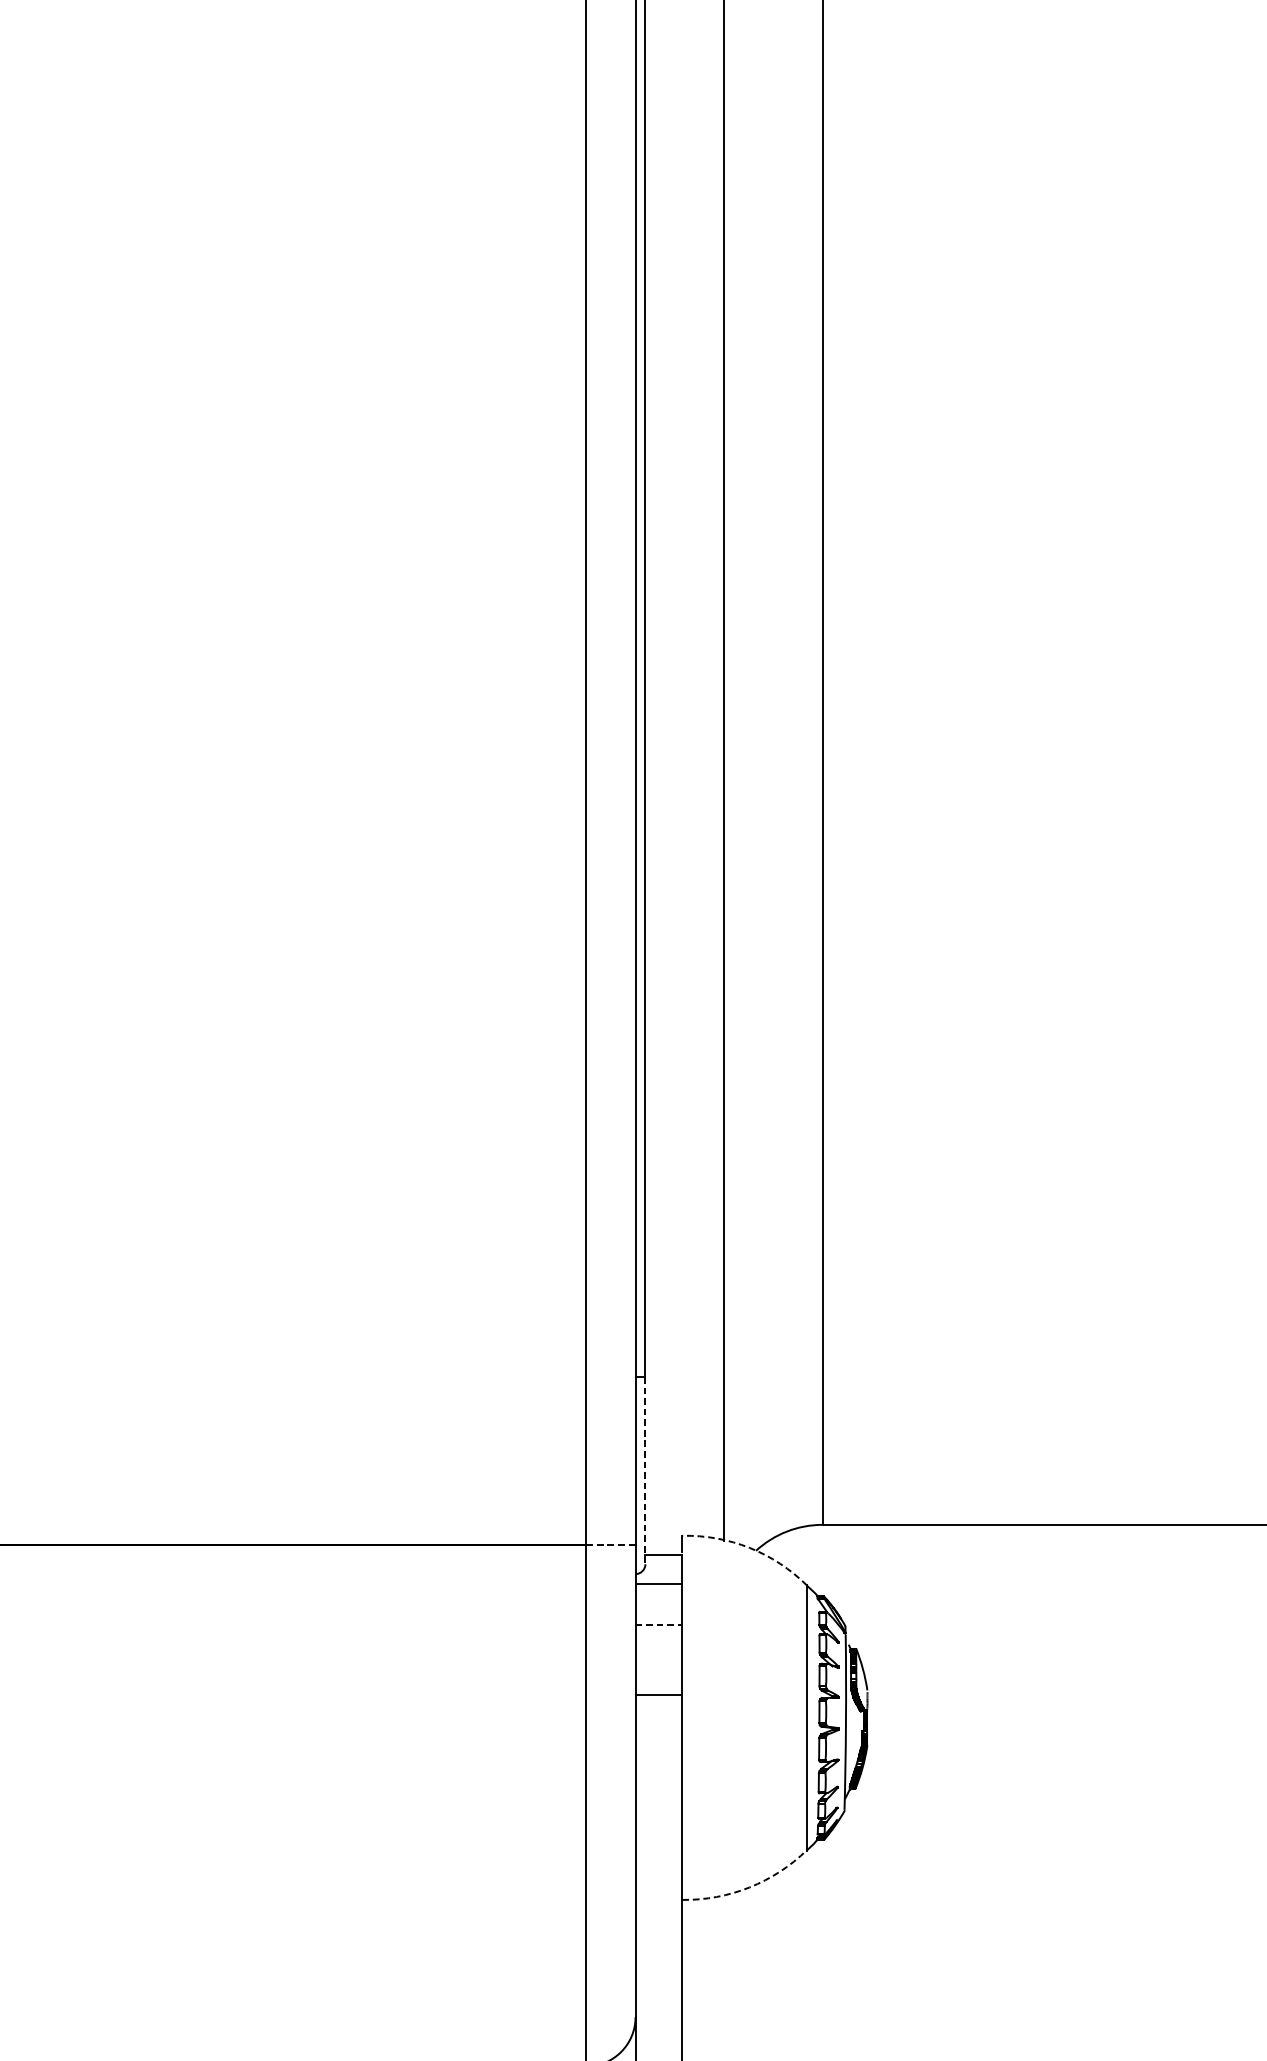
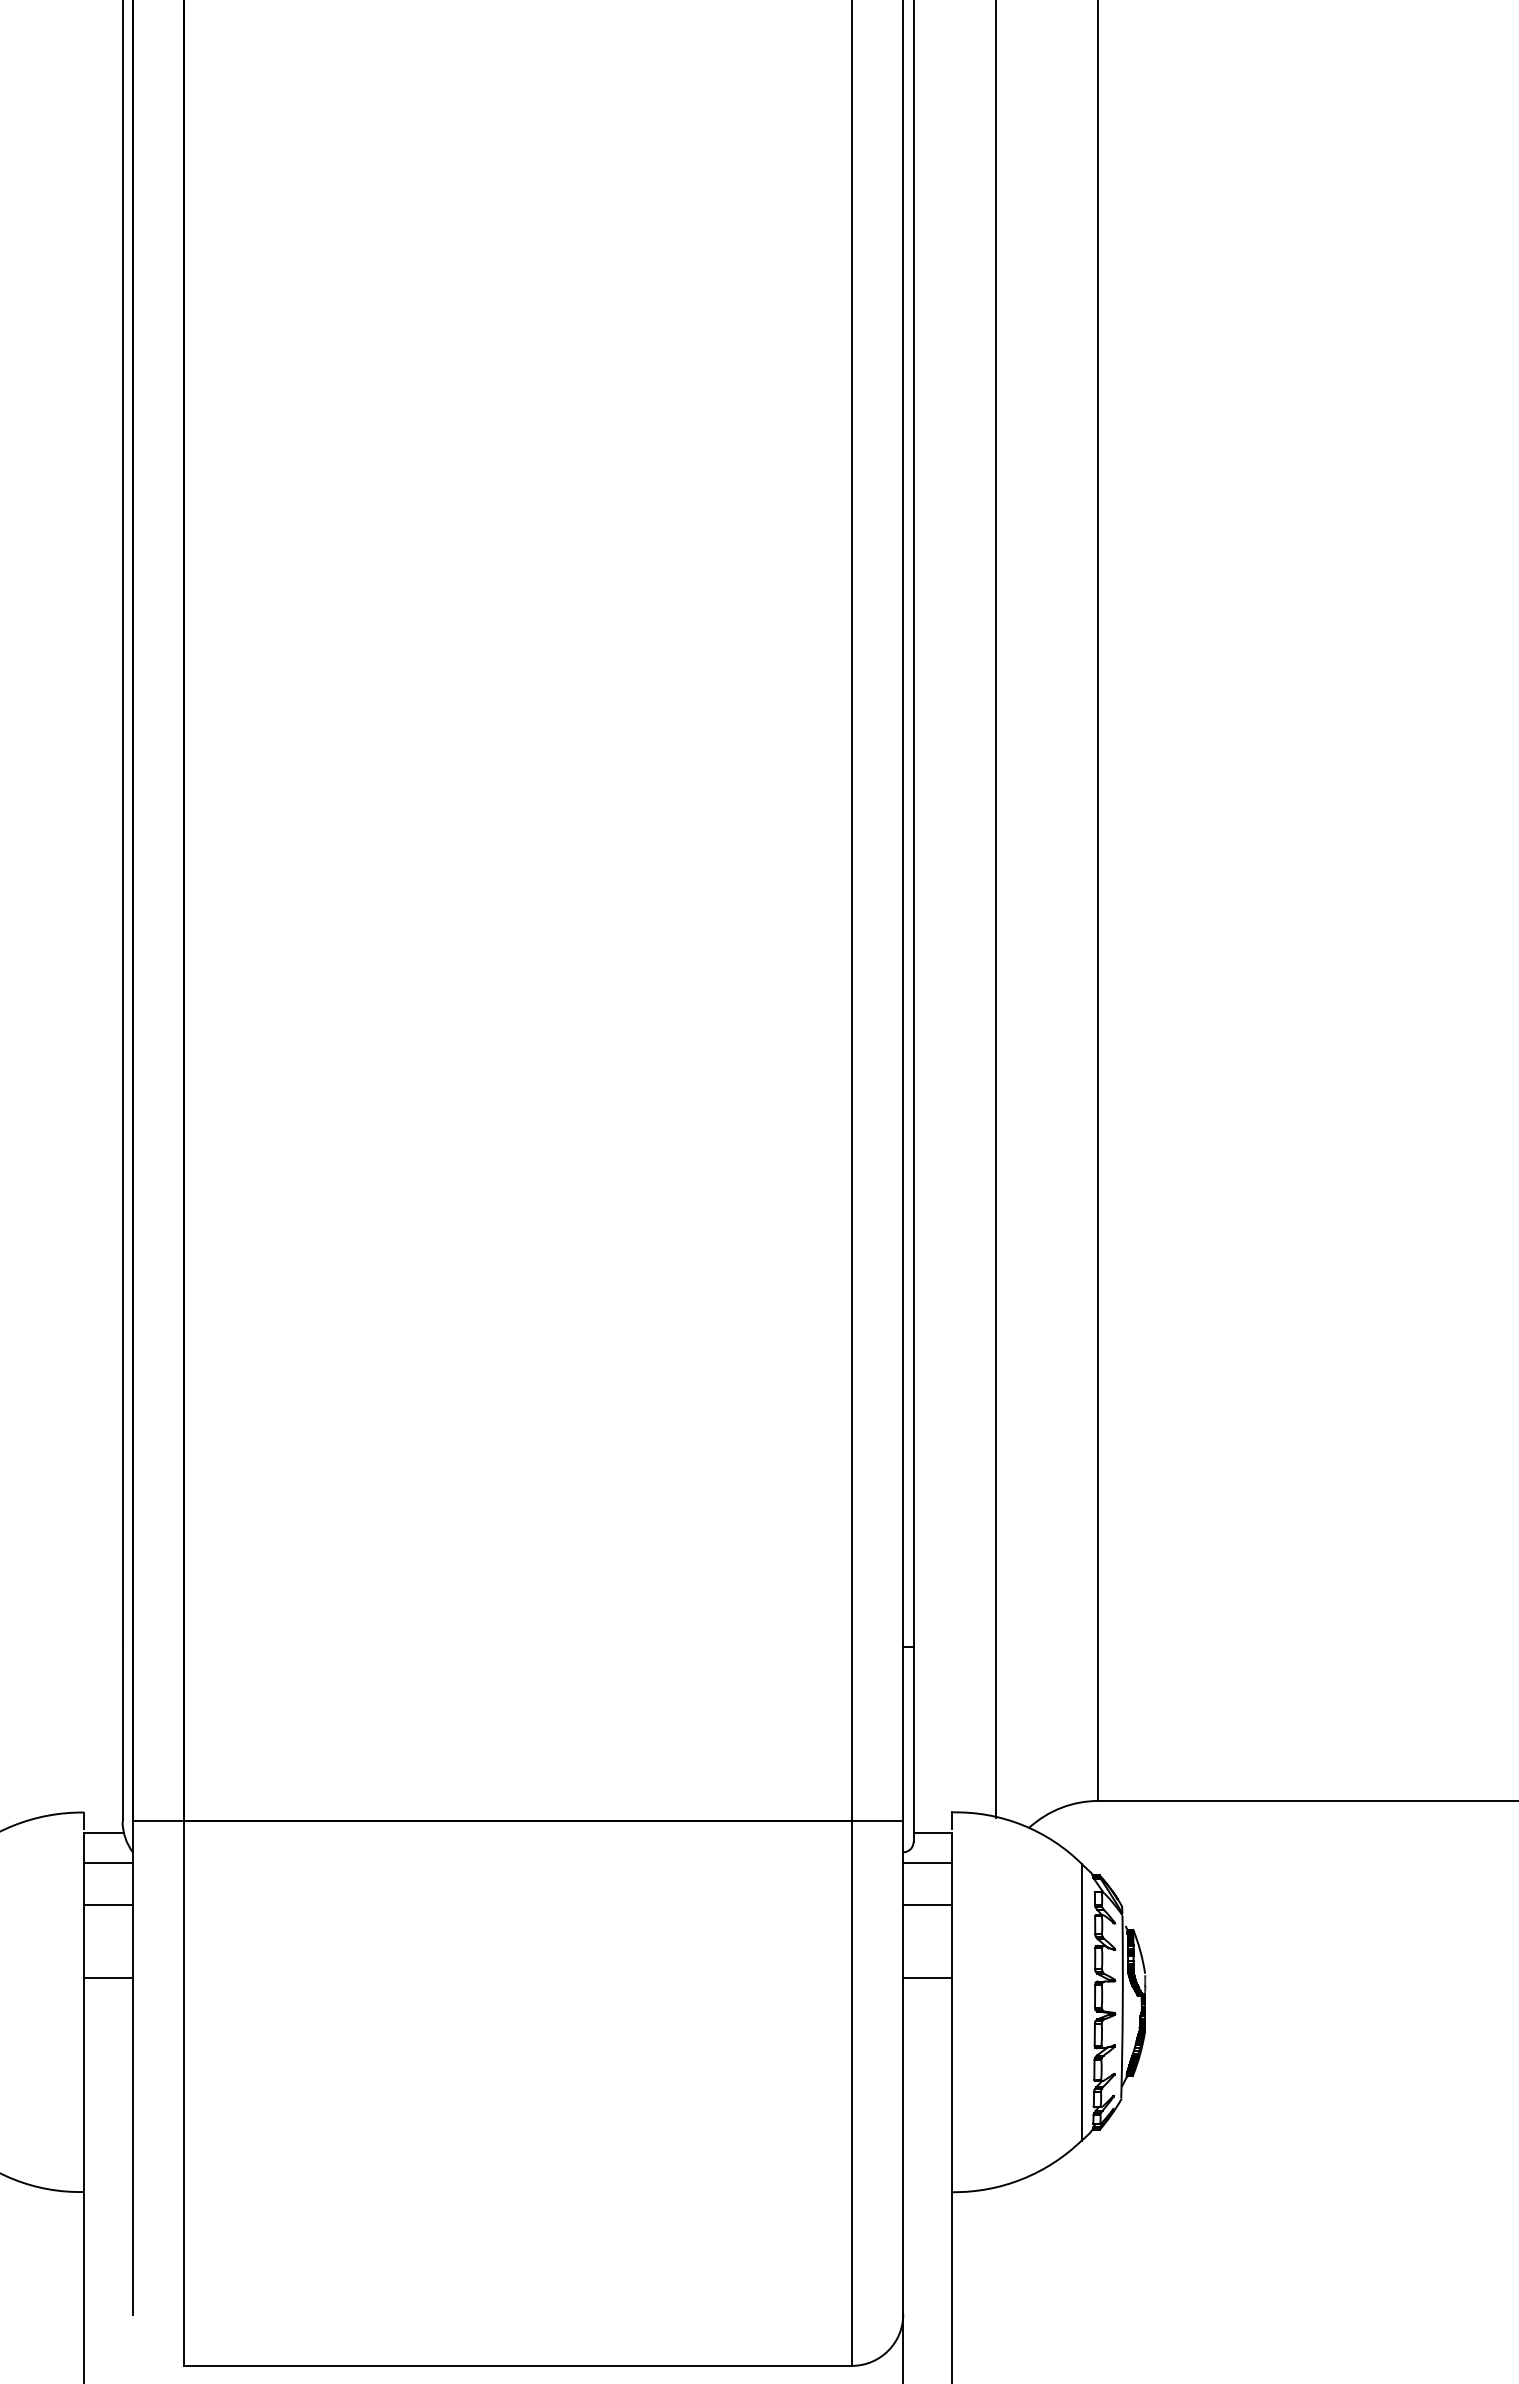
line: (645, 1470) -> (913, 1744), dashed -> solid
line: (610, 1544) -> (877, 1821), dashed -> solid
arc: (749, 1548) -> (1022, 1825), dashed -> solid
line: (659, 1625) -> (928, 1905), dashed -> solid
arc: (749, 1887) -> (1022, 2179), dashed -> solid

